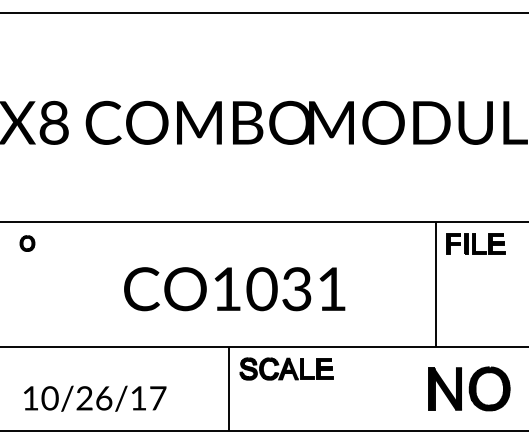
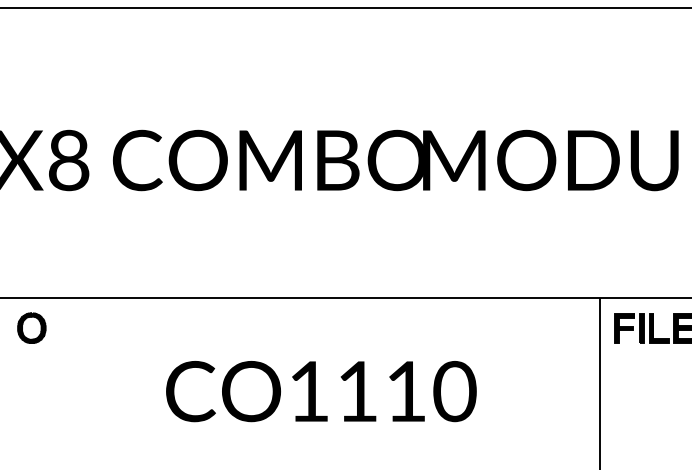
part: (27, 243) -> (31, 328), size x1.43
text: (296, 289) -> (405, 391), CO1031 -> CO1110

